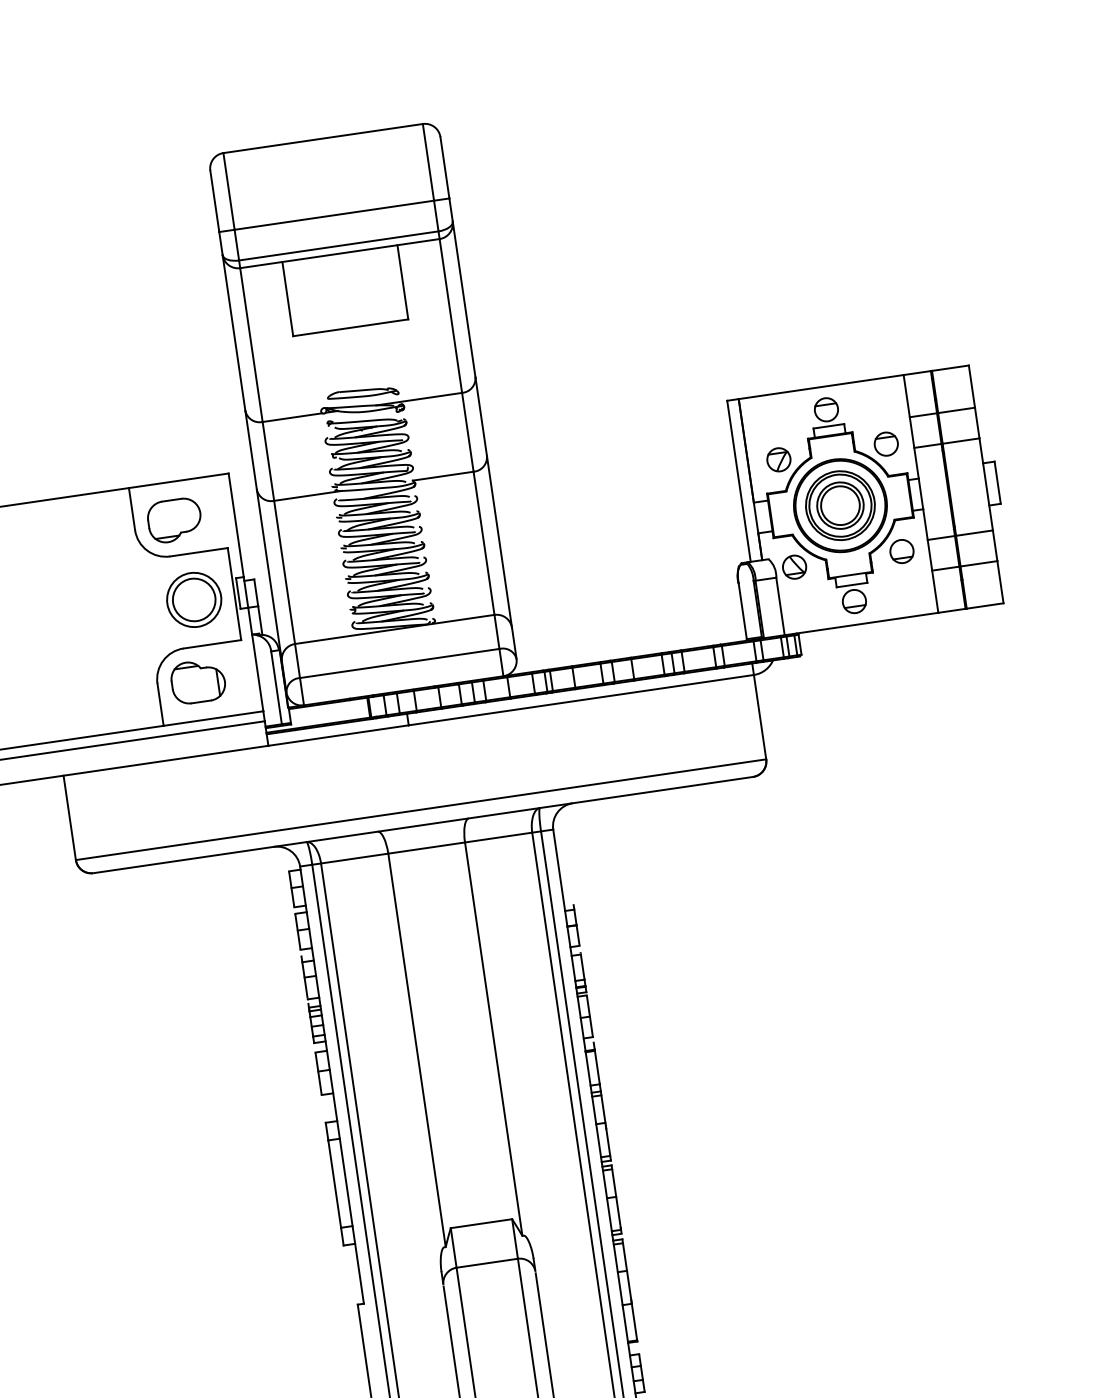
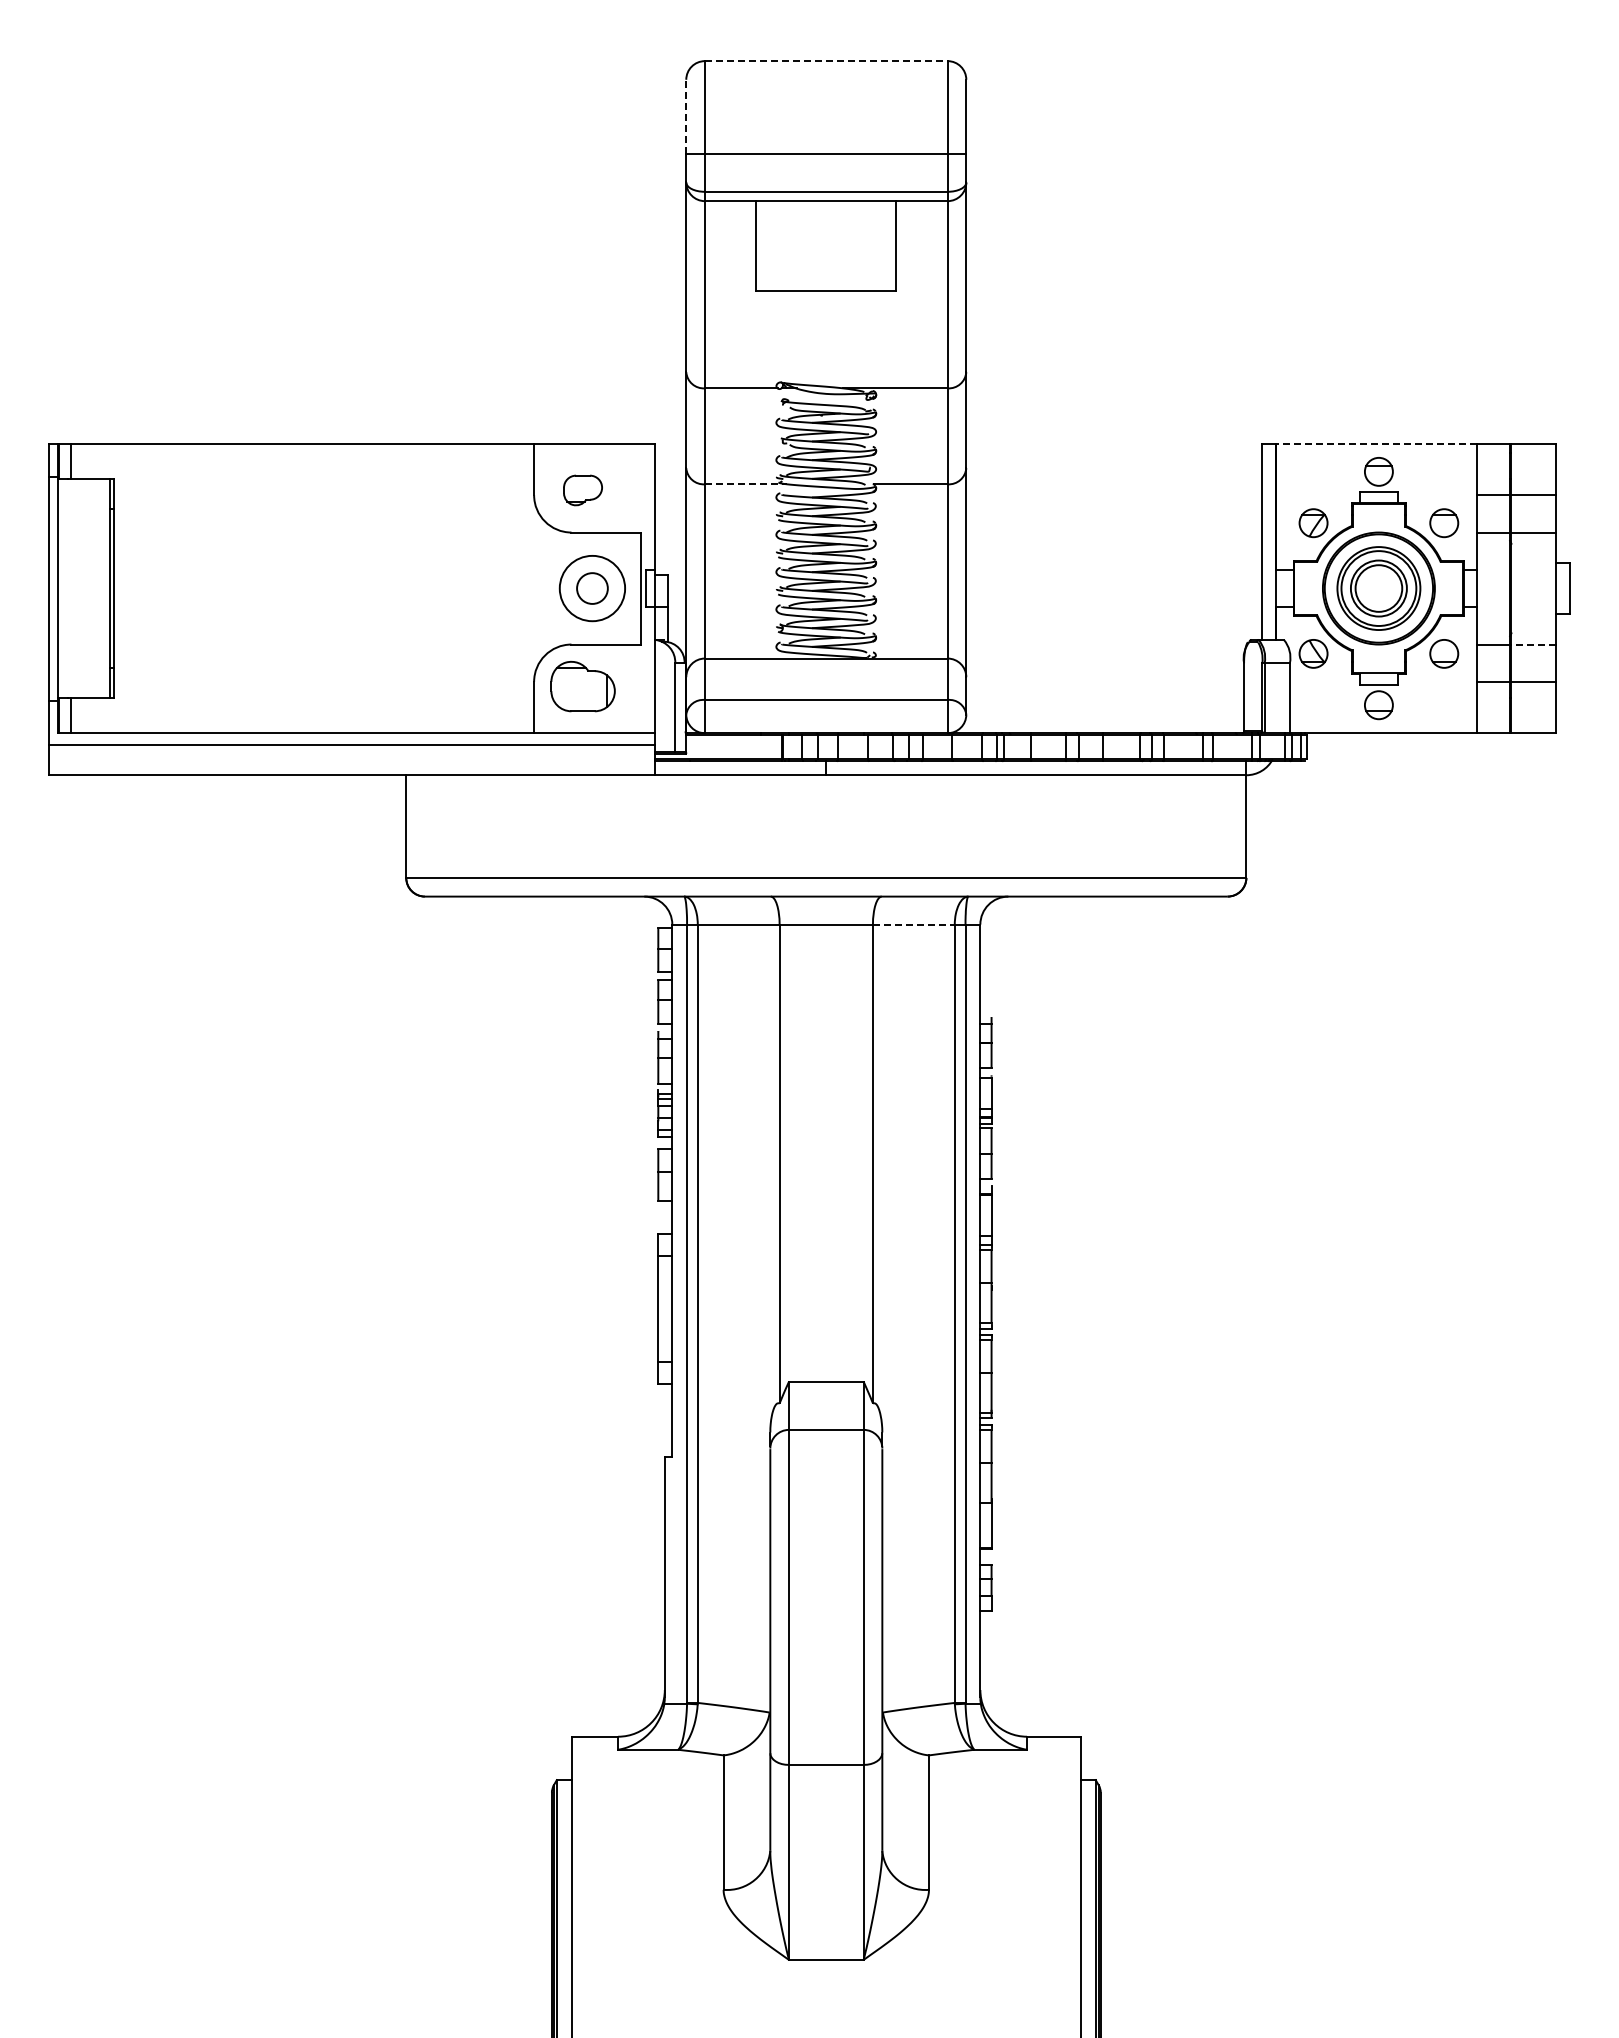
line: (323, 138) -> (826, 61), solid -> dashed
line: (214, 200) -> (686, 116), solid -> dashed
line: (821, 386) -> (1376, 443), solid -> dashed
part: (363, 394) -> (829, 372), removed
line: (308, 496) -> (746, 484), solid -> dashed
part: (174, 520) -> (582, 490), size x0.6
line: (974, 533) -> (1533, 644), solid -> dashed
circle: (194, 599) -> (592, 588), size x0.6
line: (498, 837) -> (913, 924), solid -> dashed

